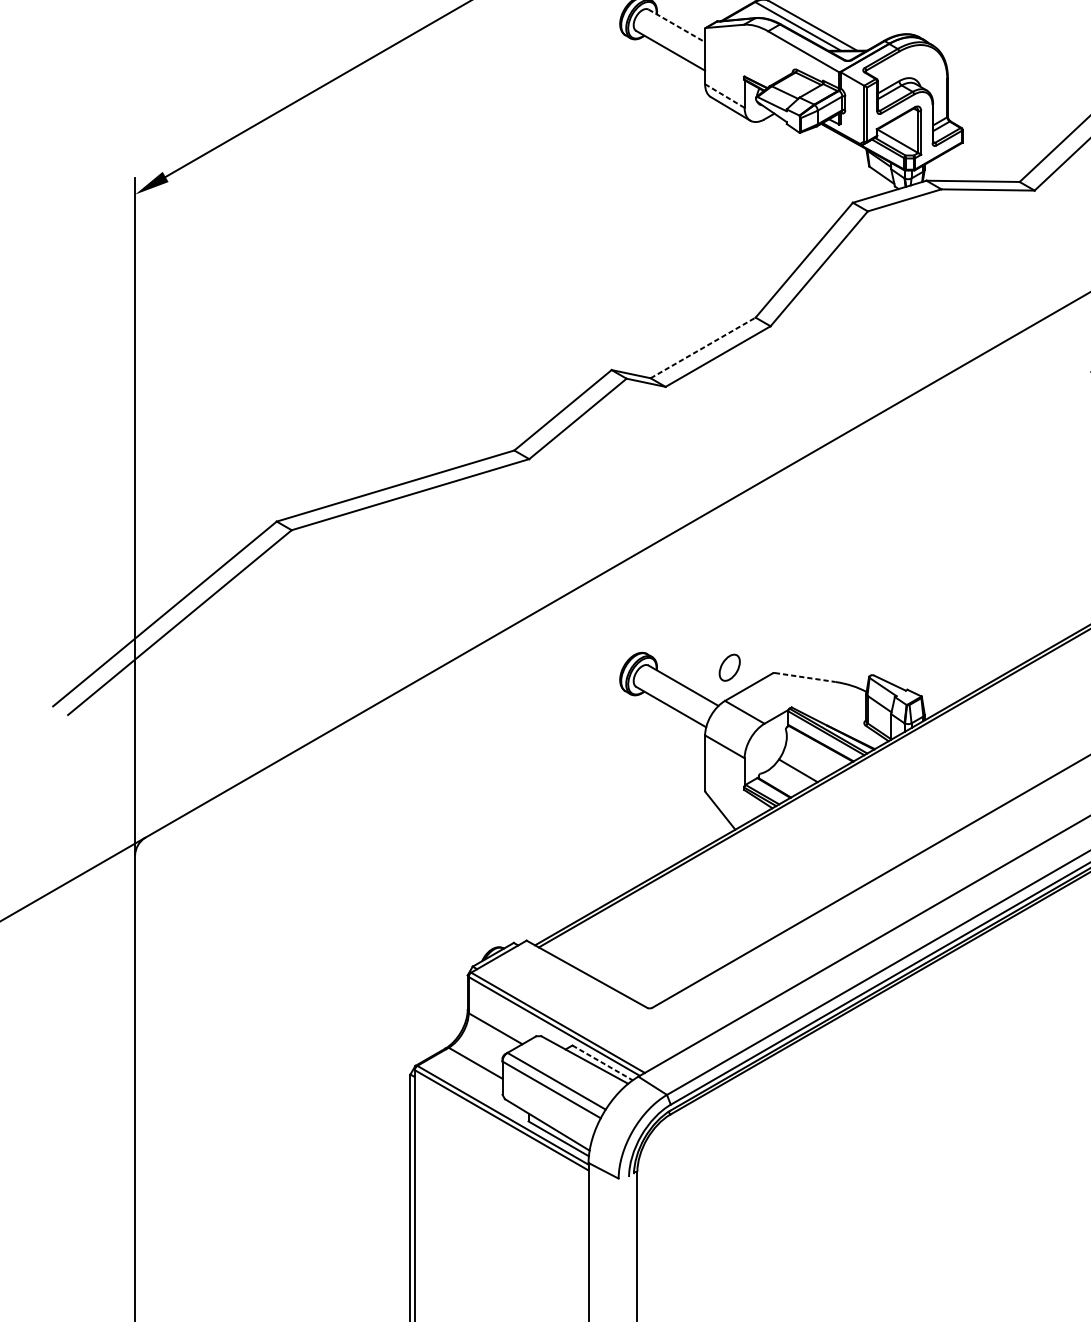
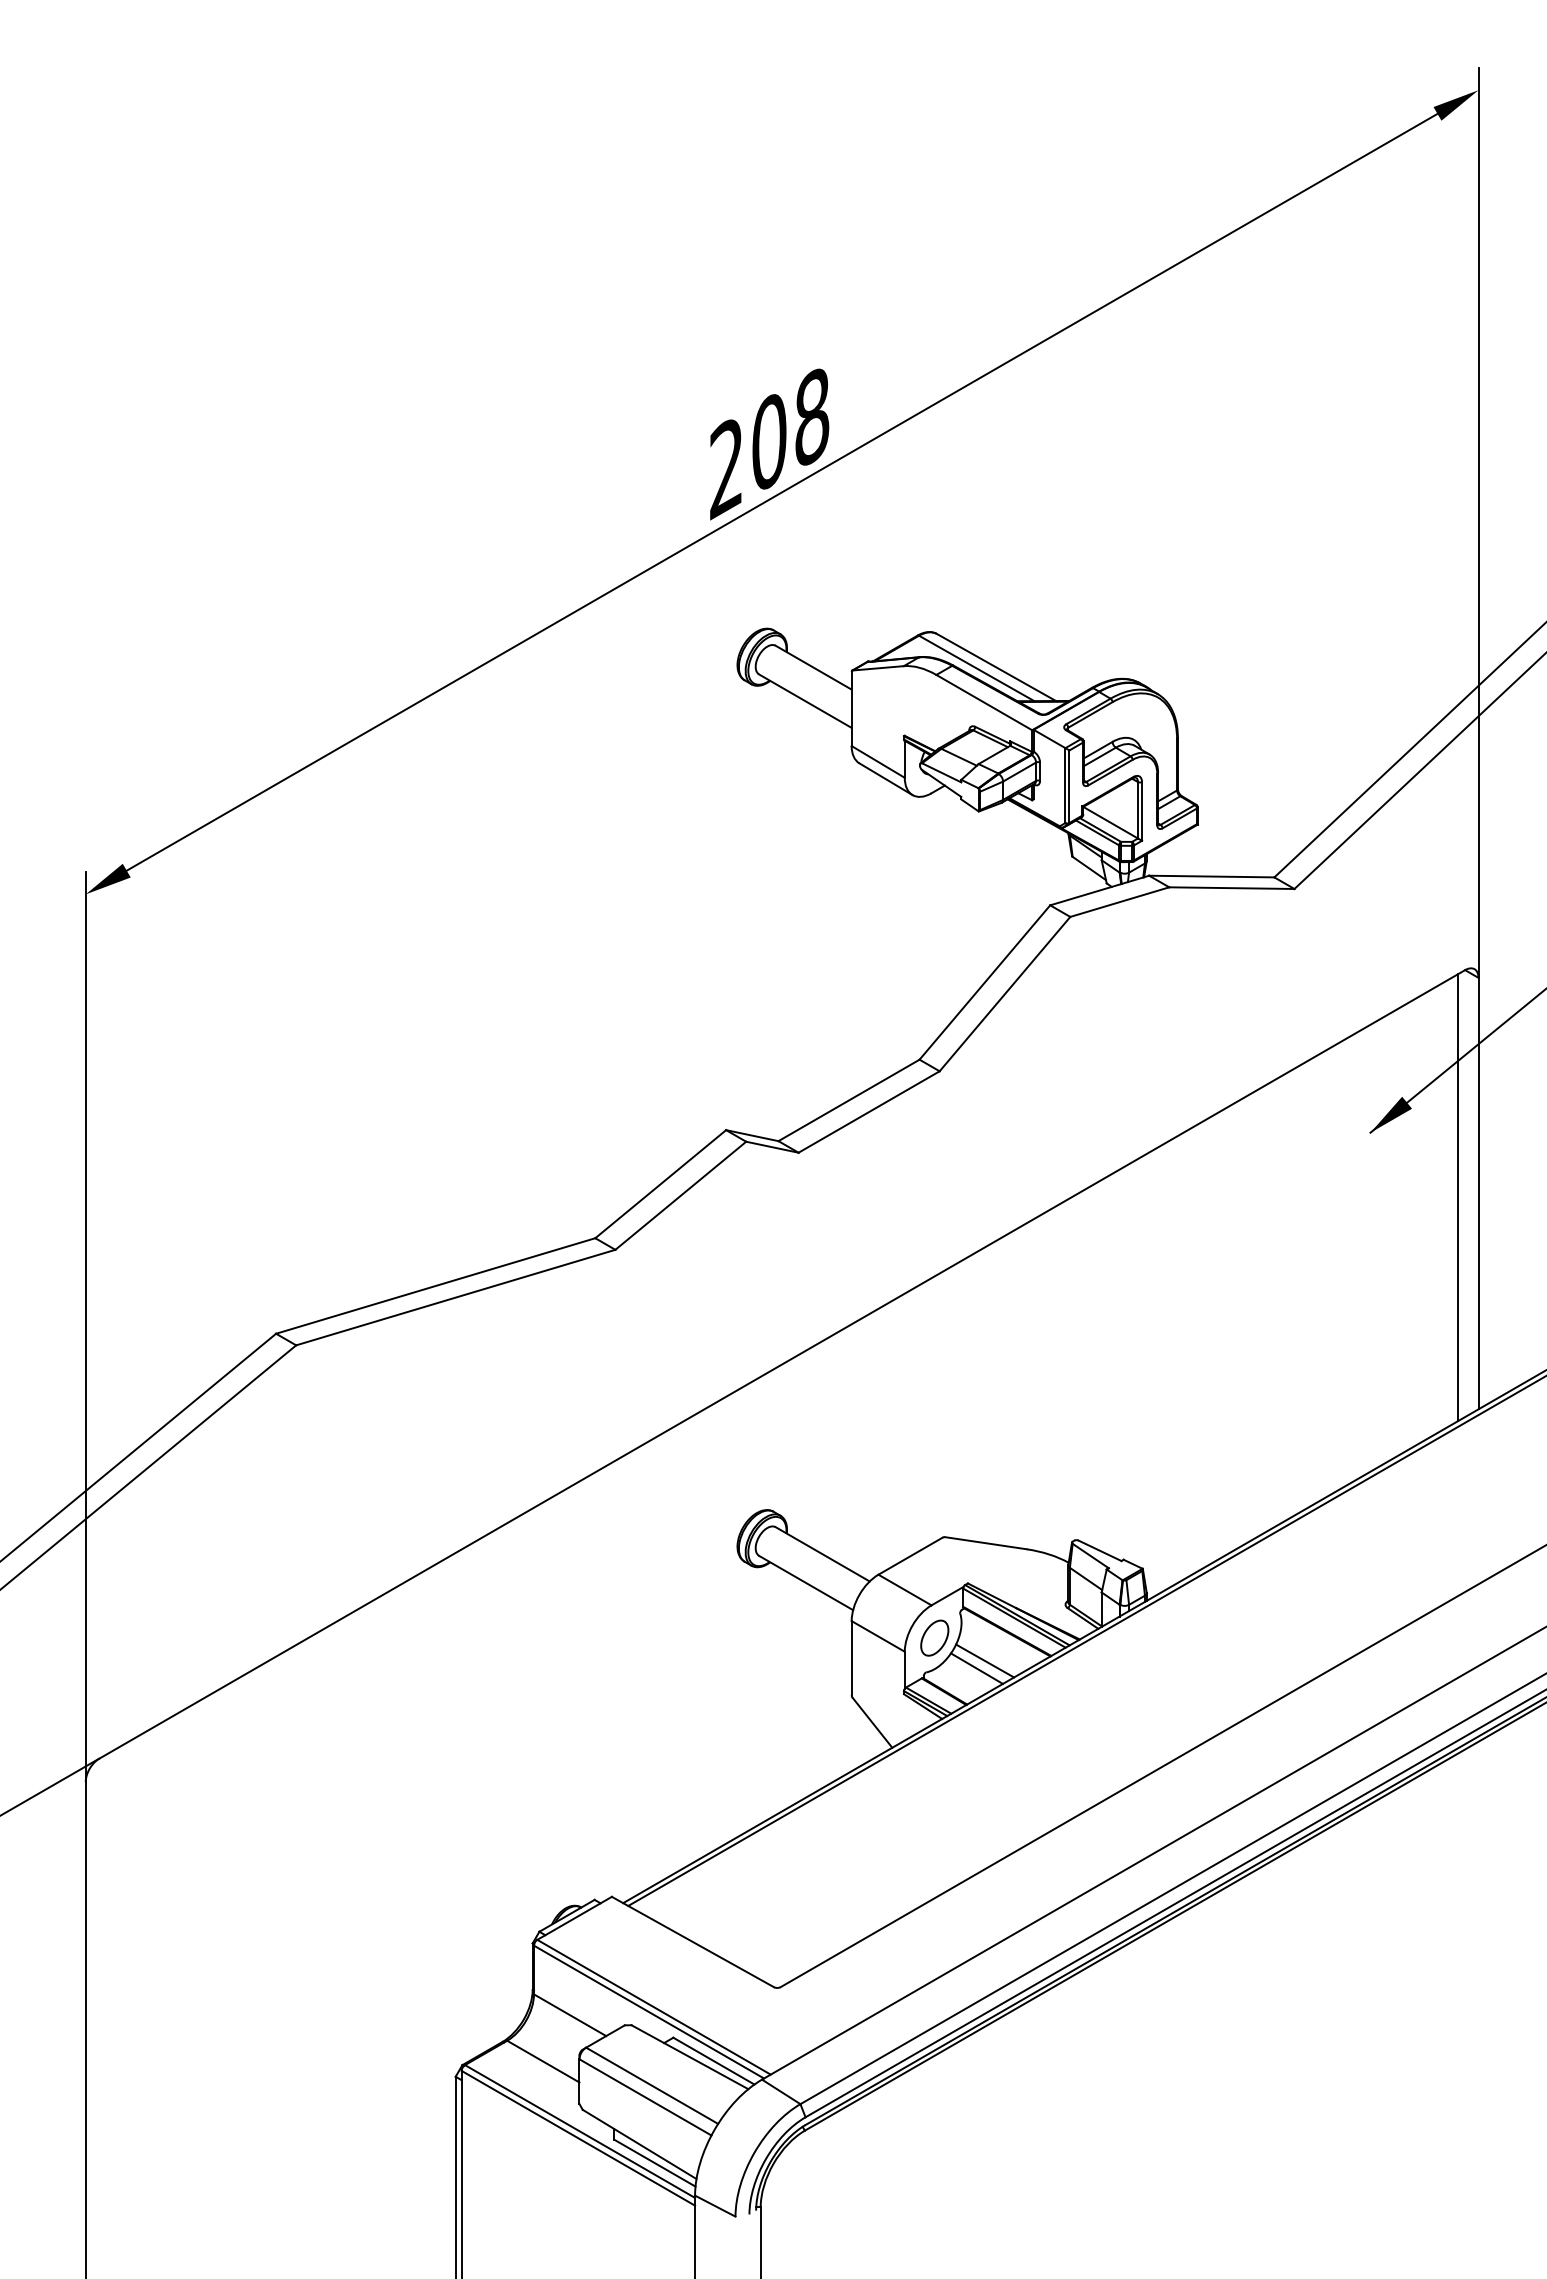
line: (676, 25) -> (813, 667), dashed -> solid
line: (725, 95) -> (878, 761), dashed -> solid
line: (703, 348) -> (849, 1100), dashed -> solid
part: (729, 667) -> (934, 1637), moved
line: (805, 677) -> (986, 1543), dashed -> solid
line: (804, 764) -> (985, 1660), added
line: (602, 1063) -> (713, 2061), dashed -> solid

